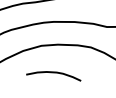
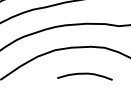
curve: (53, 73) -> (84, 74), moved

